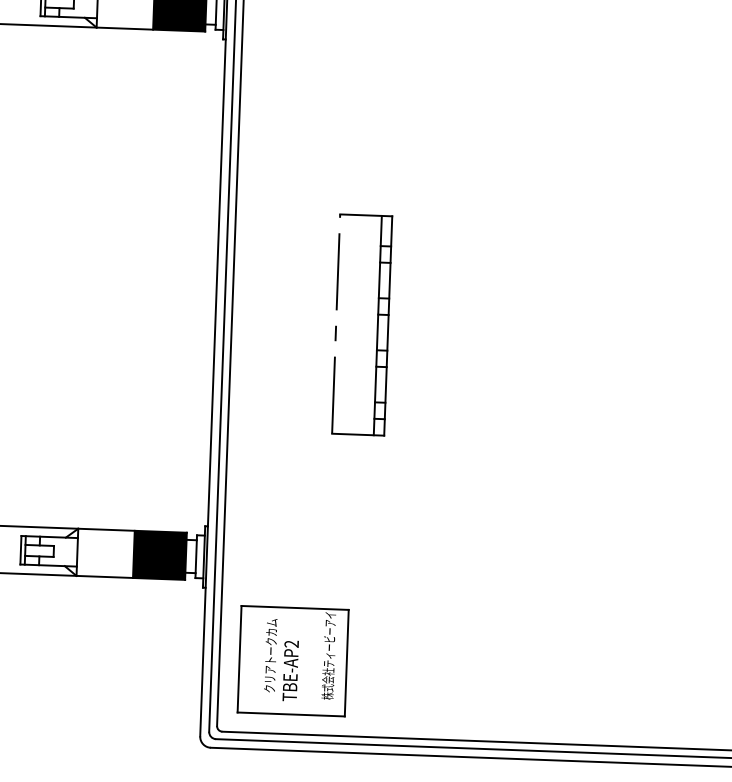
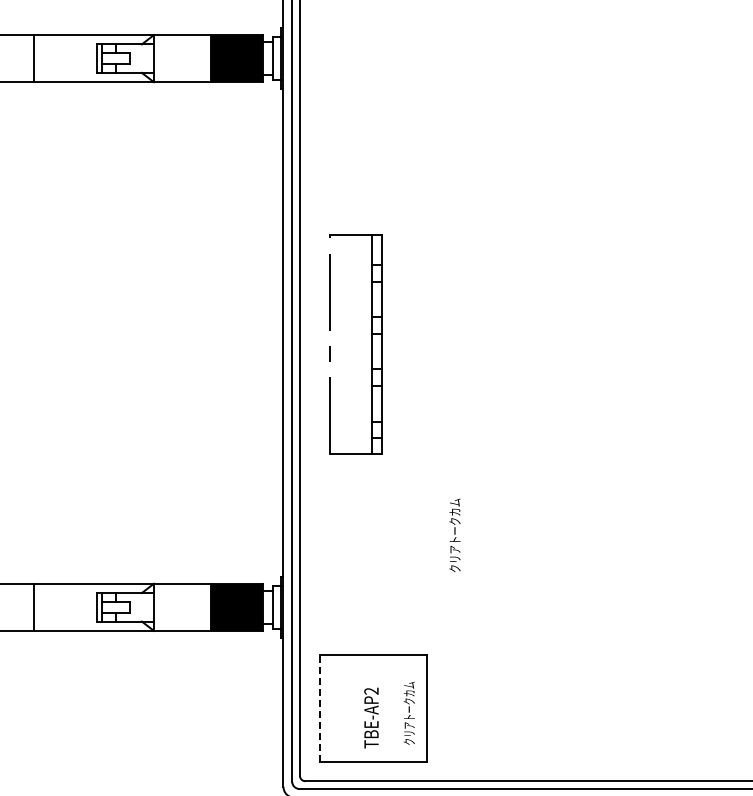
part: (377, 325) -> (371, 344), moved
text: (270, 655) -> (454, 535), moved
text: (329, 655) -> (409, 701), 株式会社ティービーアイ -> クリアトークカム
line: (239, 658) -> (319, 707), solid -> dashed

